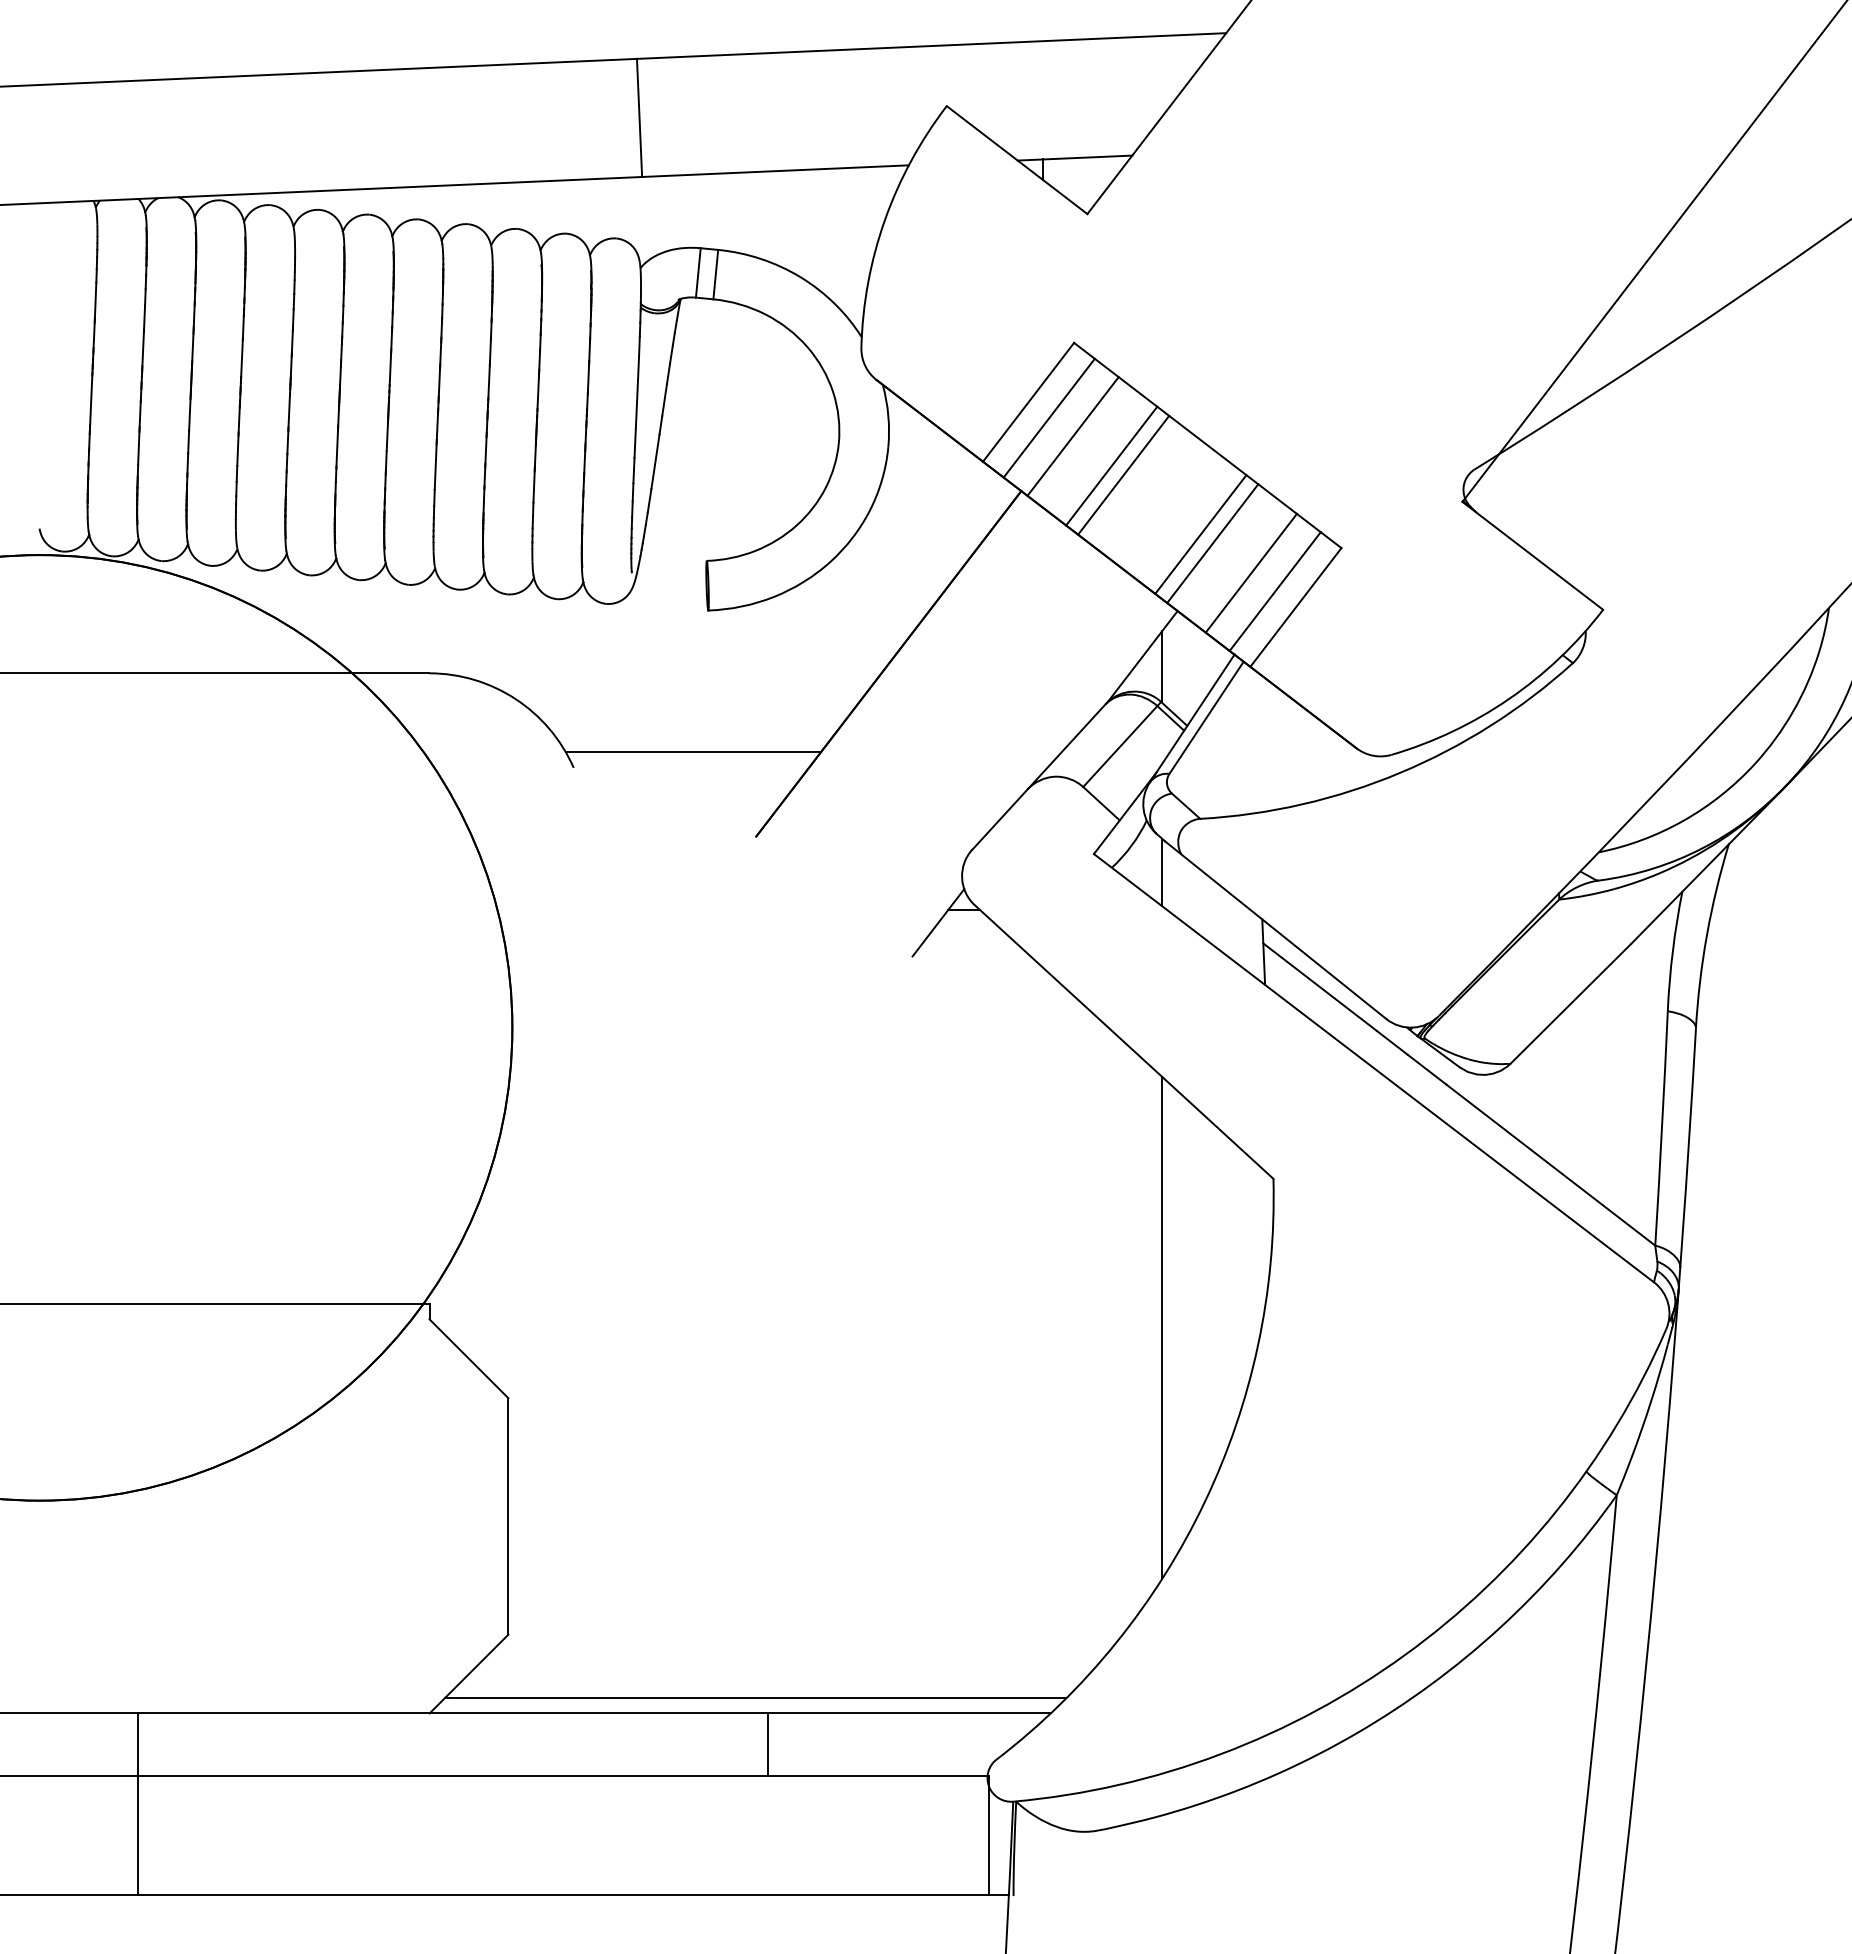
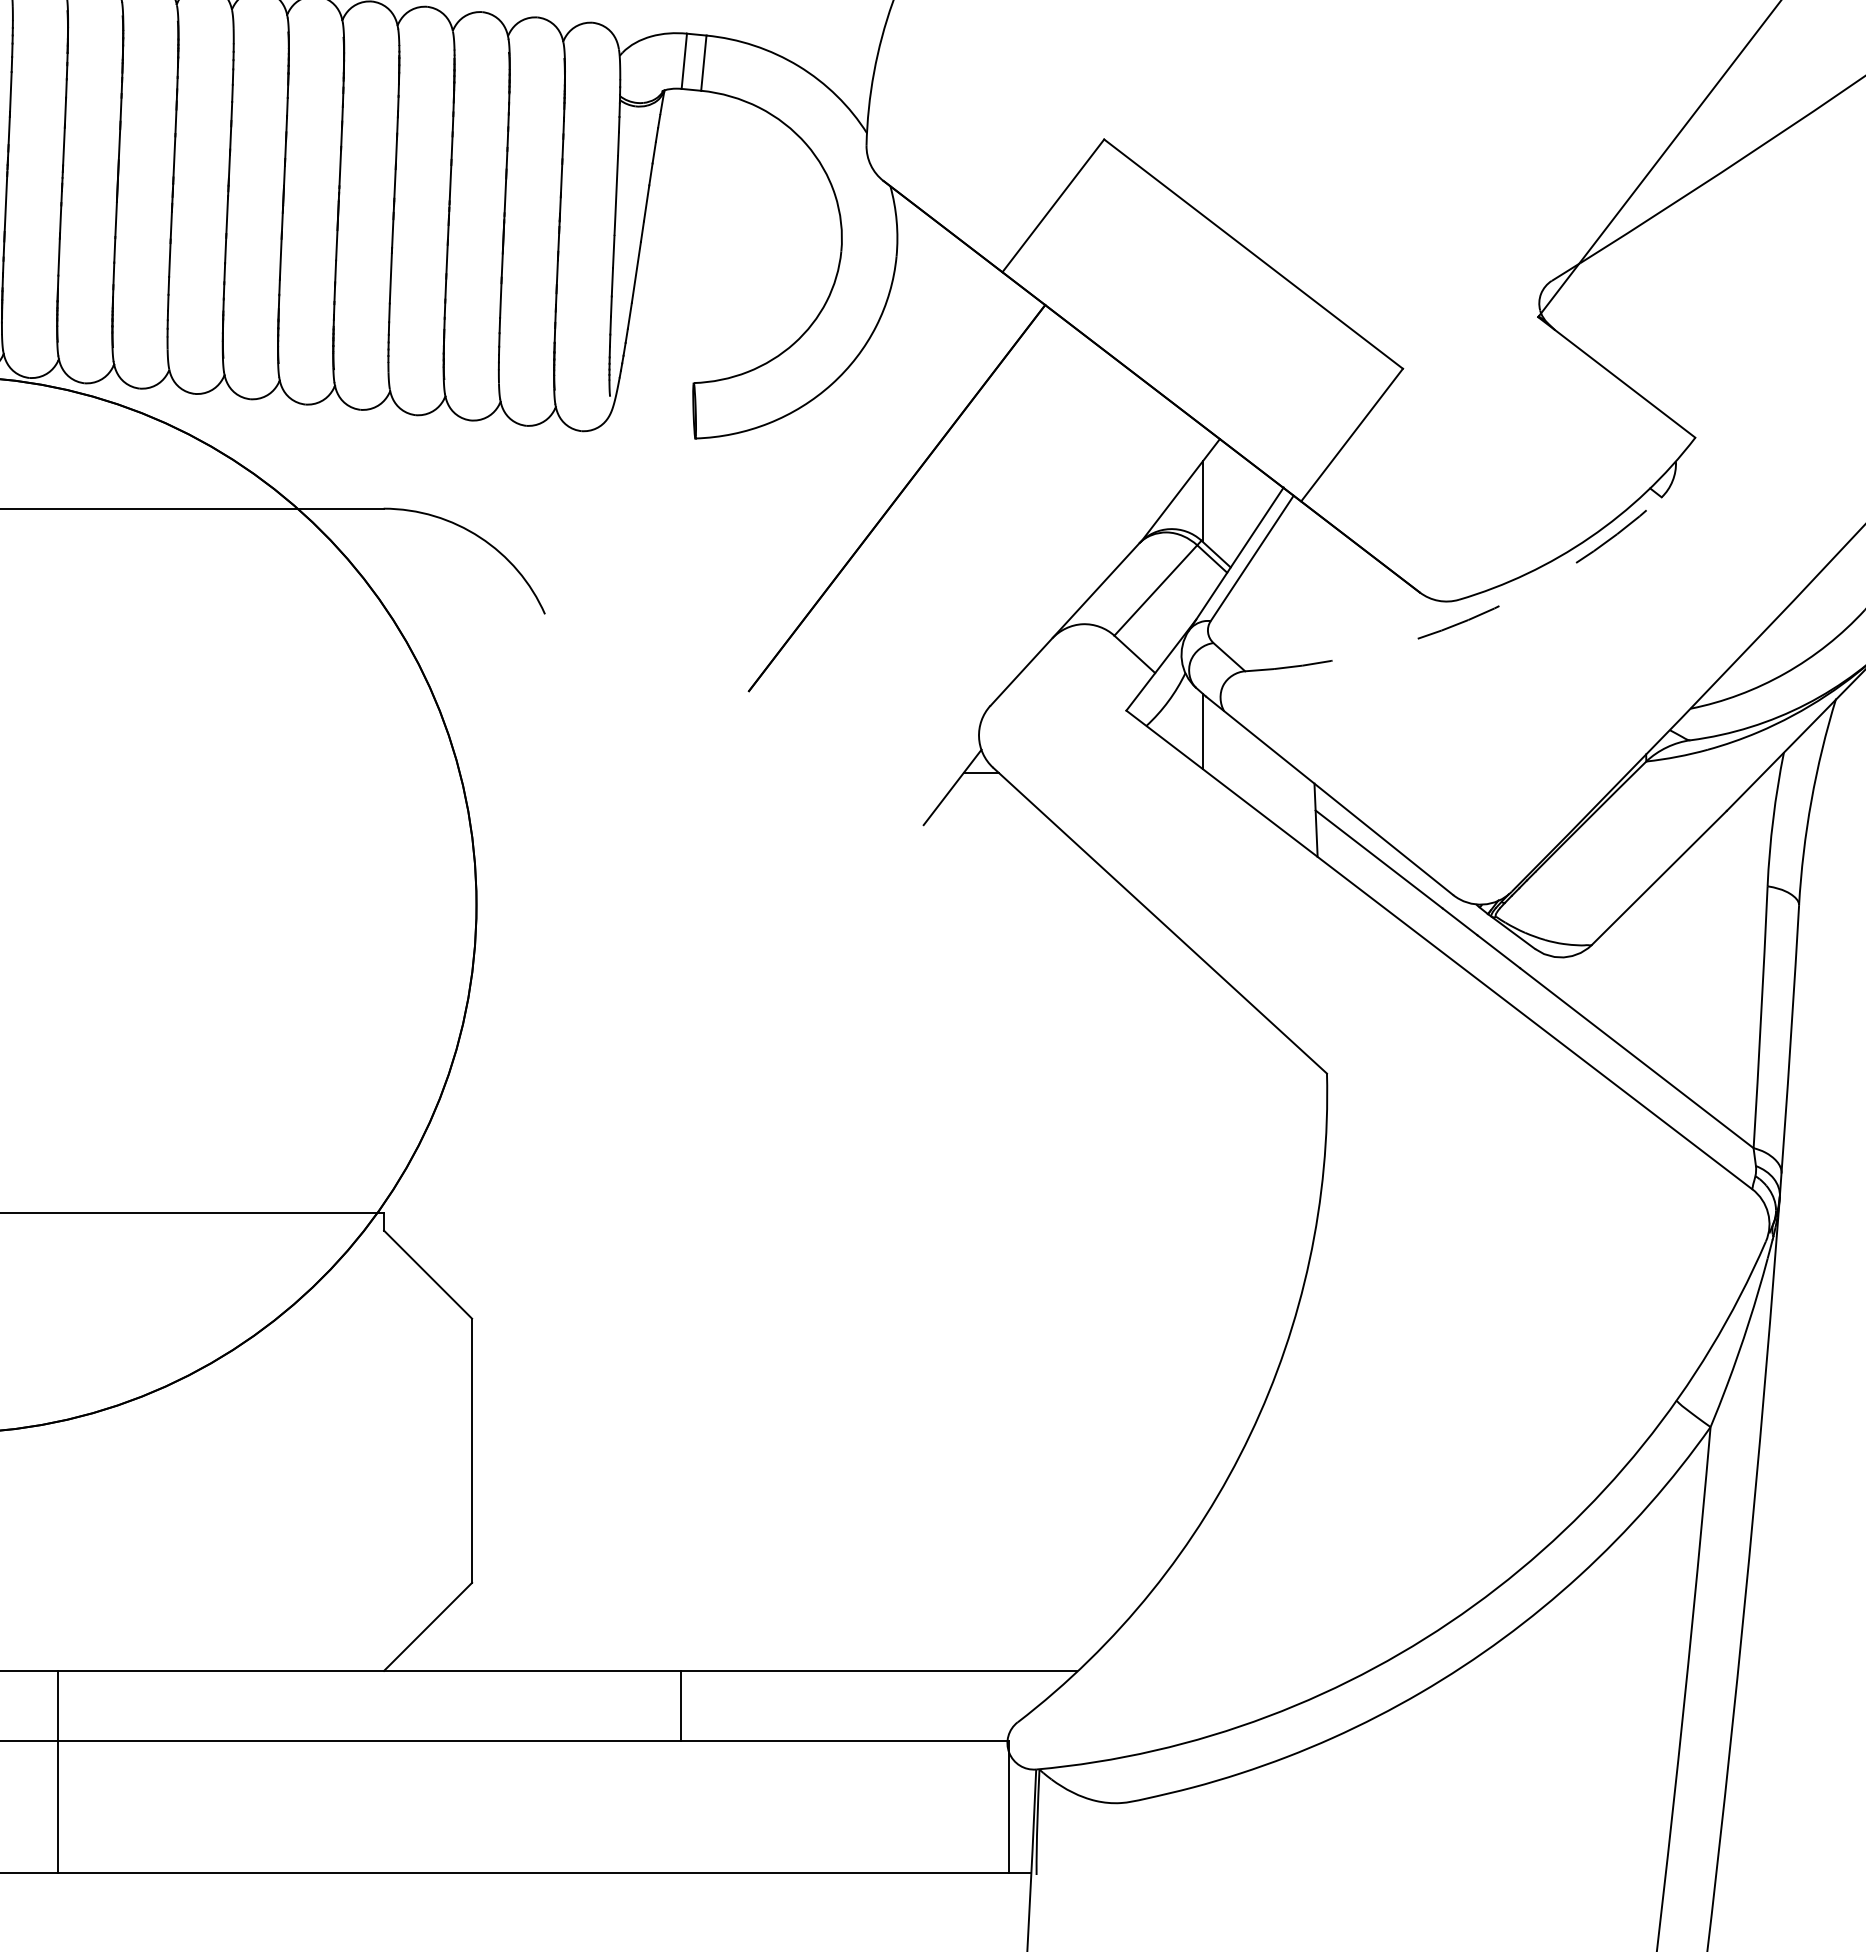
line: (1048, 417) -> (1075, 222), removed
line: (1072, 436) -> (1102, 244), removed
line: (1111, 465) -> (1145, 276), removed
line: (1123, 474) -> (1159, 286), removed
line: (1200, 534) -> (1245, 353), removed
line: (1212, 543) -> (1258, 363), removed
line: (1250, 572) -> (1301, 396), removed
line: (1274, 591) -> (1328, 417), removed
line: (693, 752) -> (678, 597), removed
arc: (1399, 772) -> (1467, 619), solid -> dashed
line: (1162, 1327) -> (1202, 1239), removed
line: (755, 1697) -> (748, 1653), removed
line: (768, 1744) -> (681, 1705), moved

